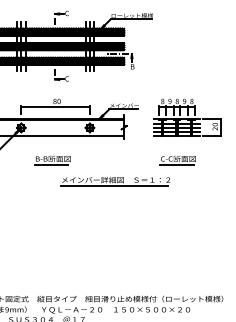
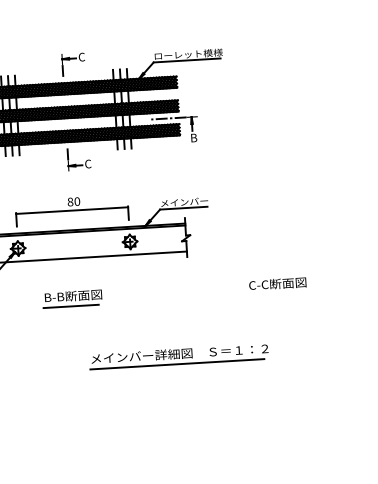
part: (187, 117) -> (288, 215), removed
line: (176, 165) -> (275, 294), removed
part: (115, 181) -> (178, 356), moved

